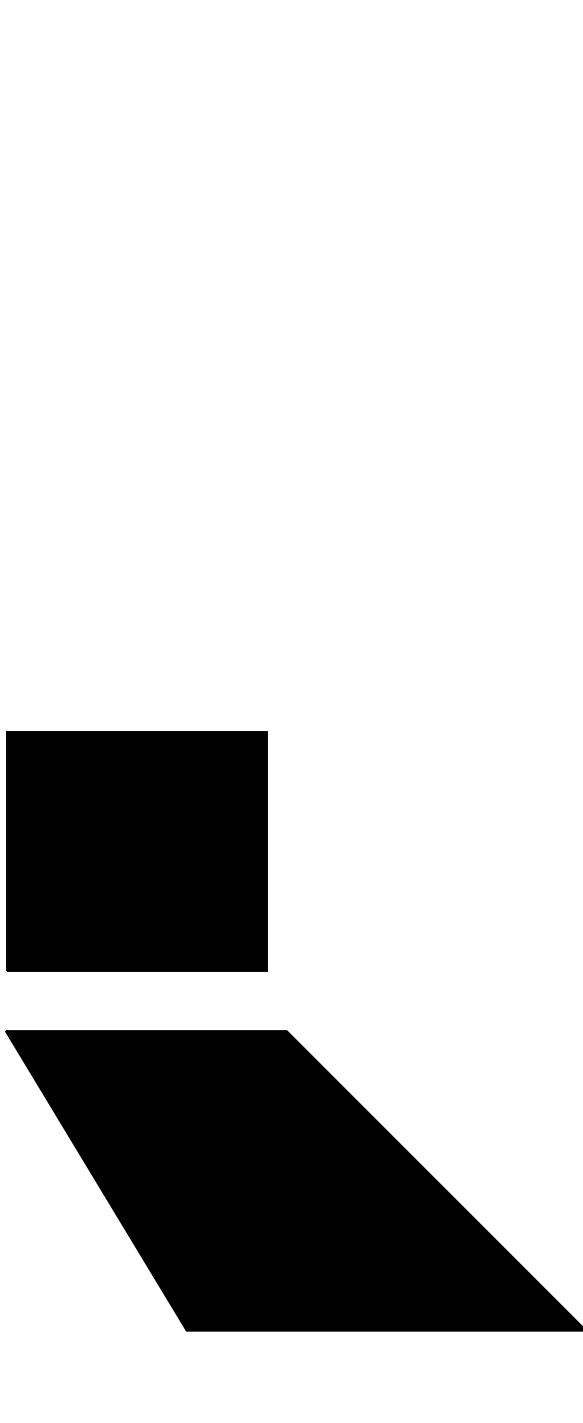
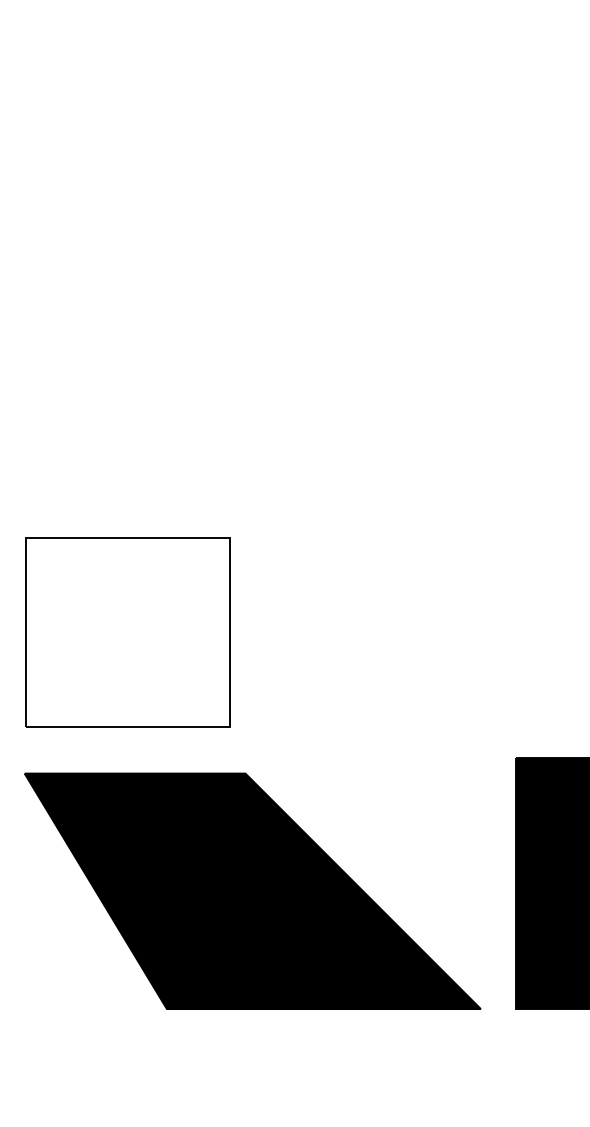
fill: (136, 851) -> (127, 632), removed

